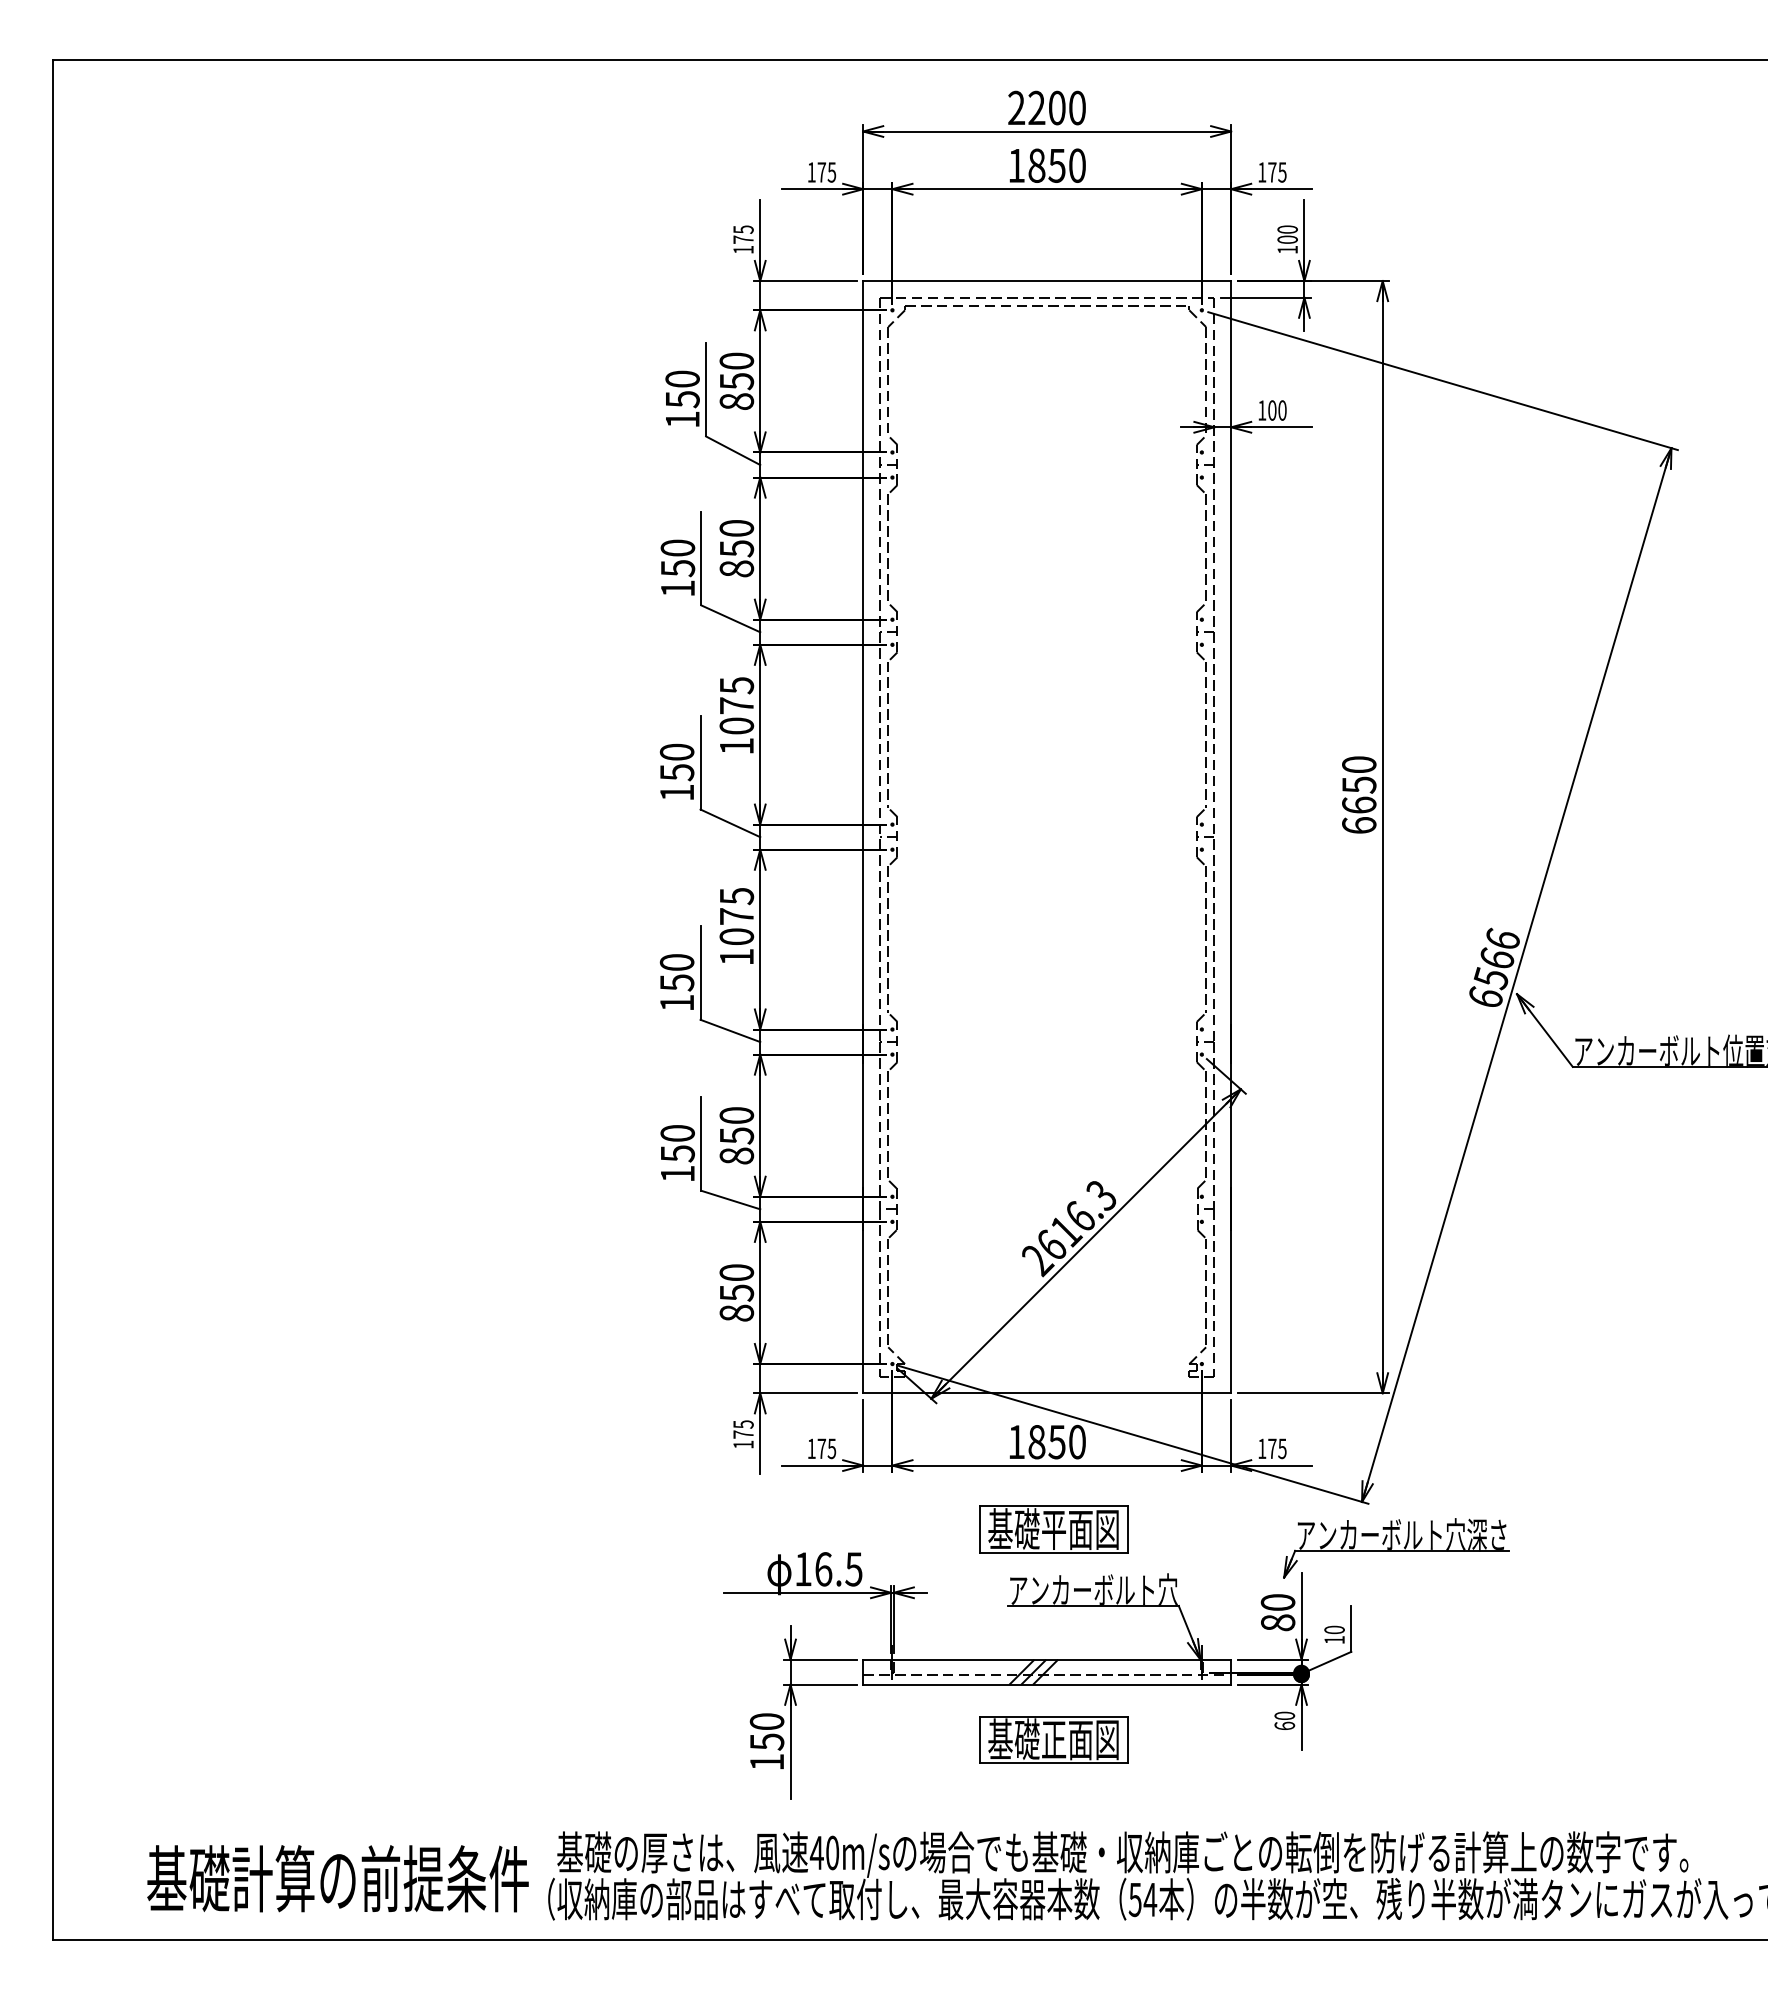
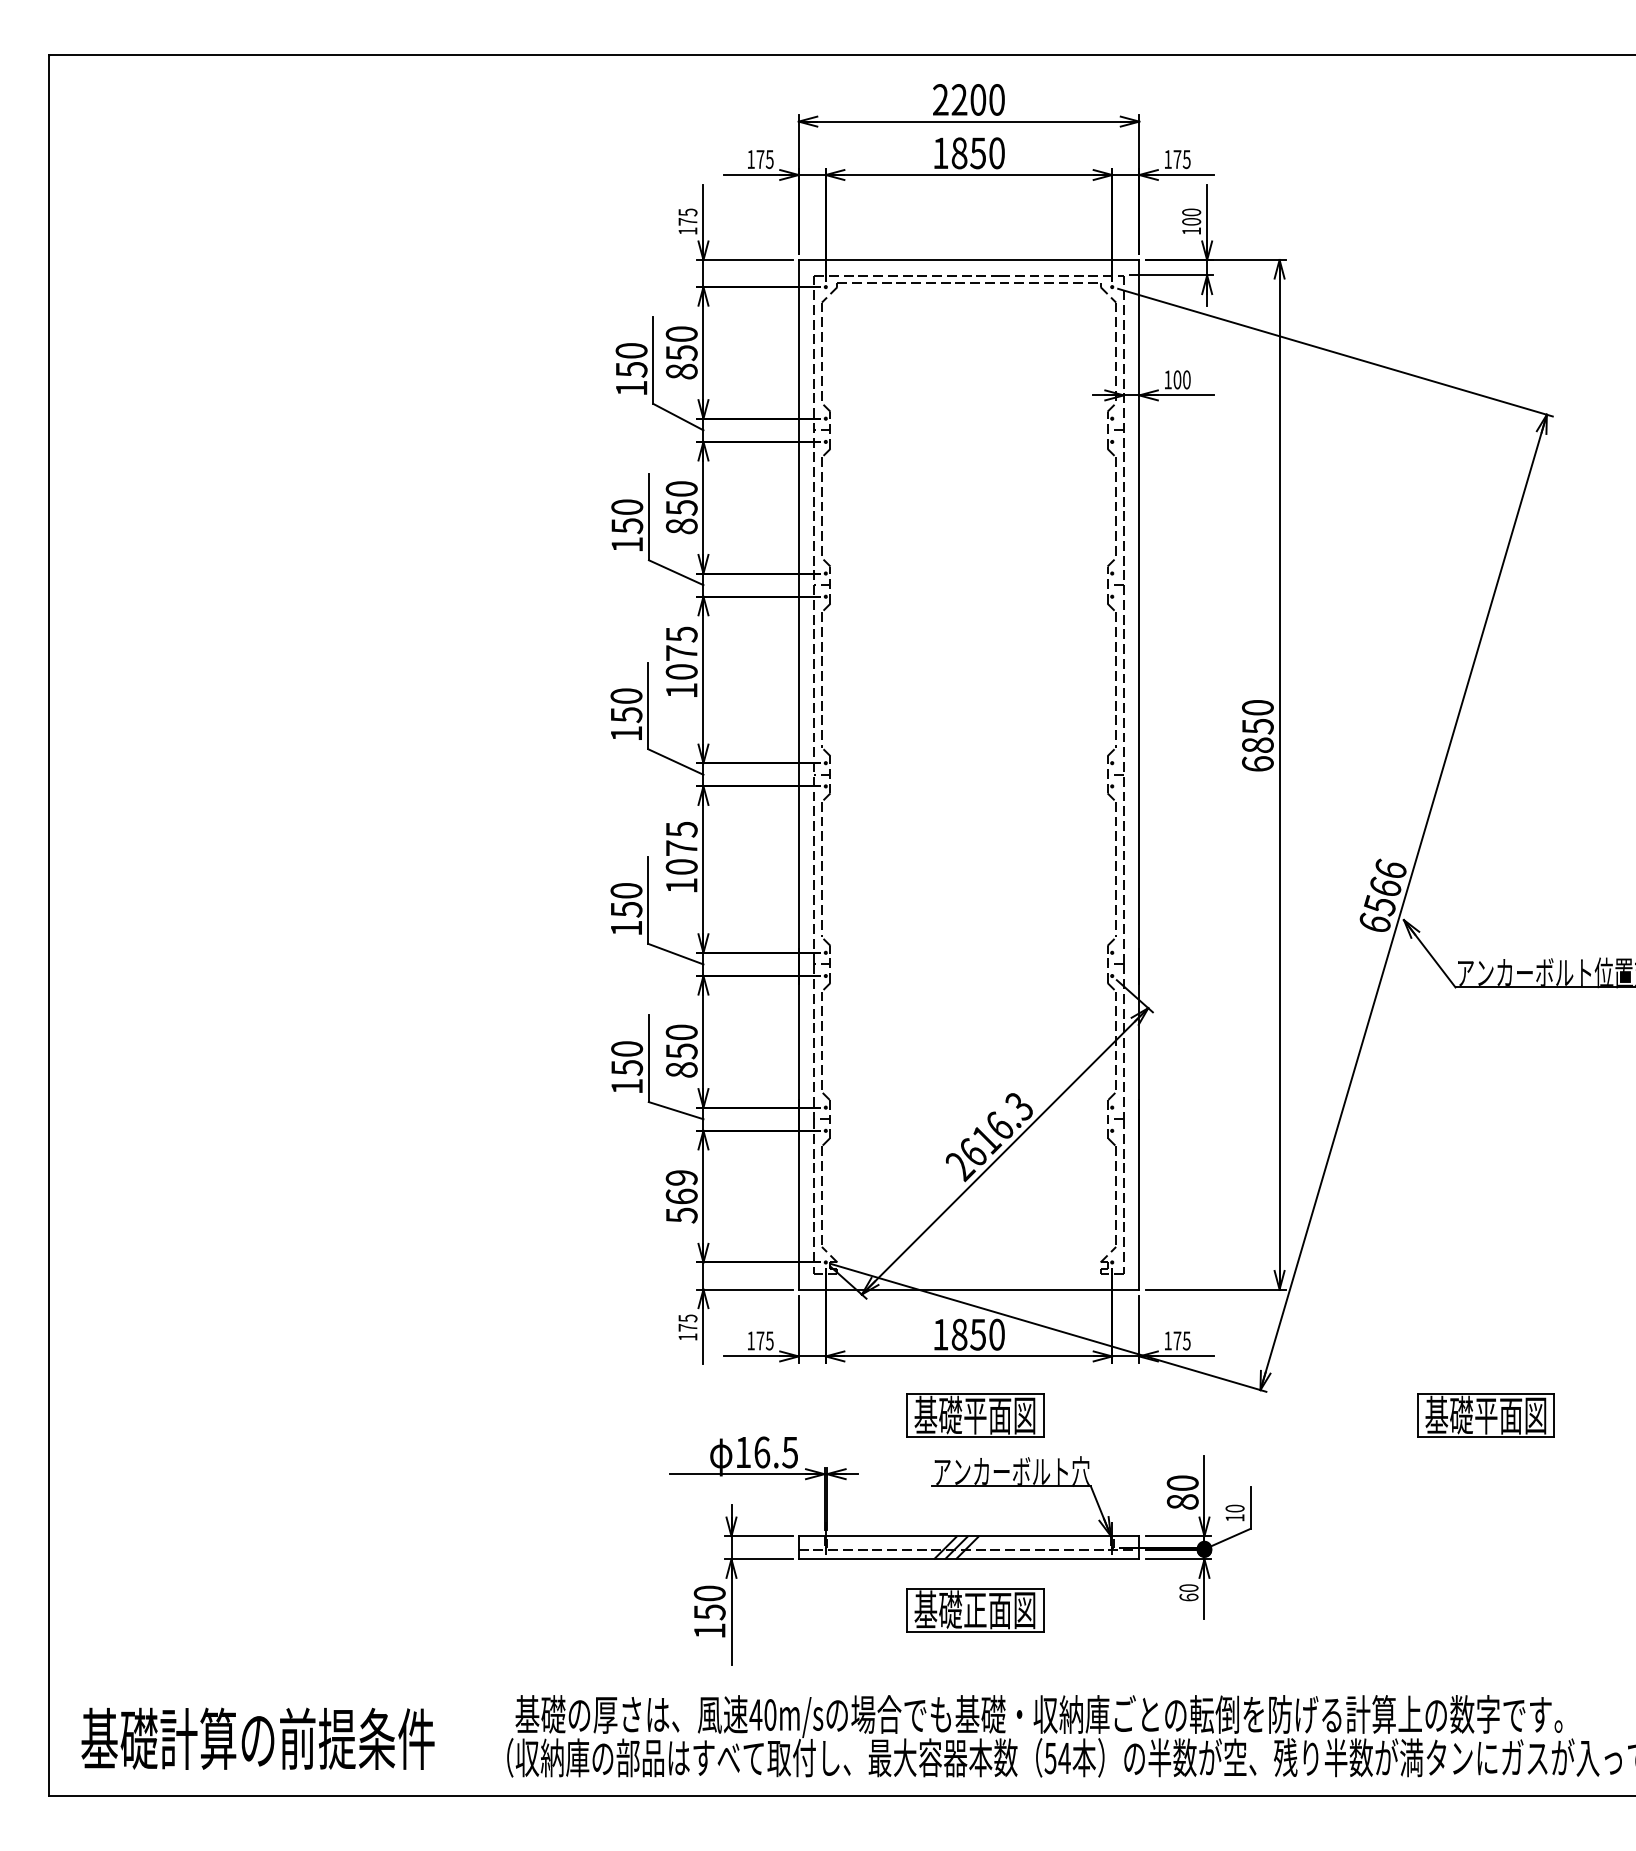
text: (1359, 804) -> (1258, 744), 6650 -> 6850
text: (736, 1293) -> (681, 1197), 850 -> 569
part: (1605, 1529) -> (1485, 1415), added
part: (1396, 1548) -> (1292, 1433), removed
text: (337, 1878) -> (257, 1738), moved

